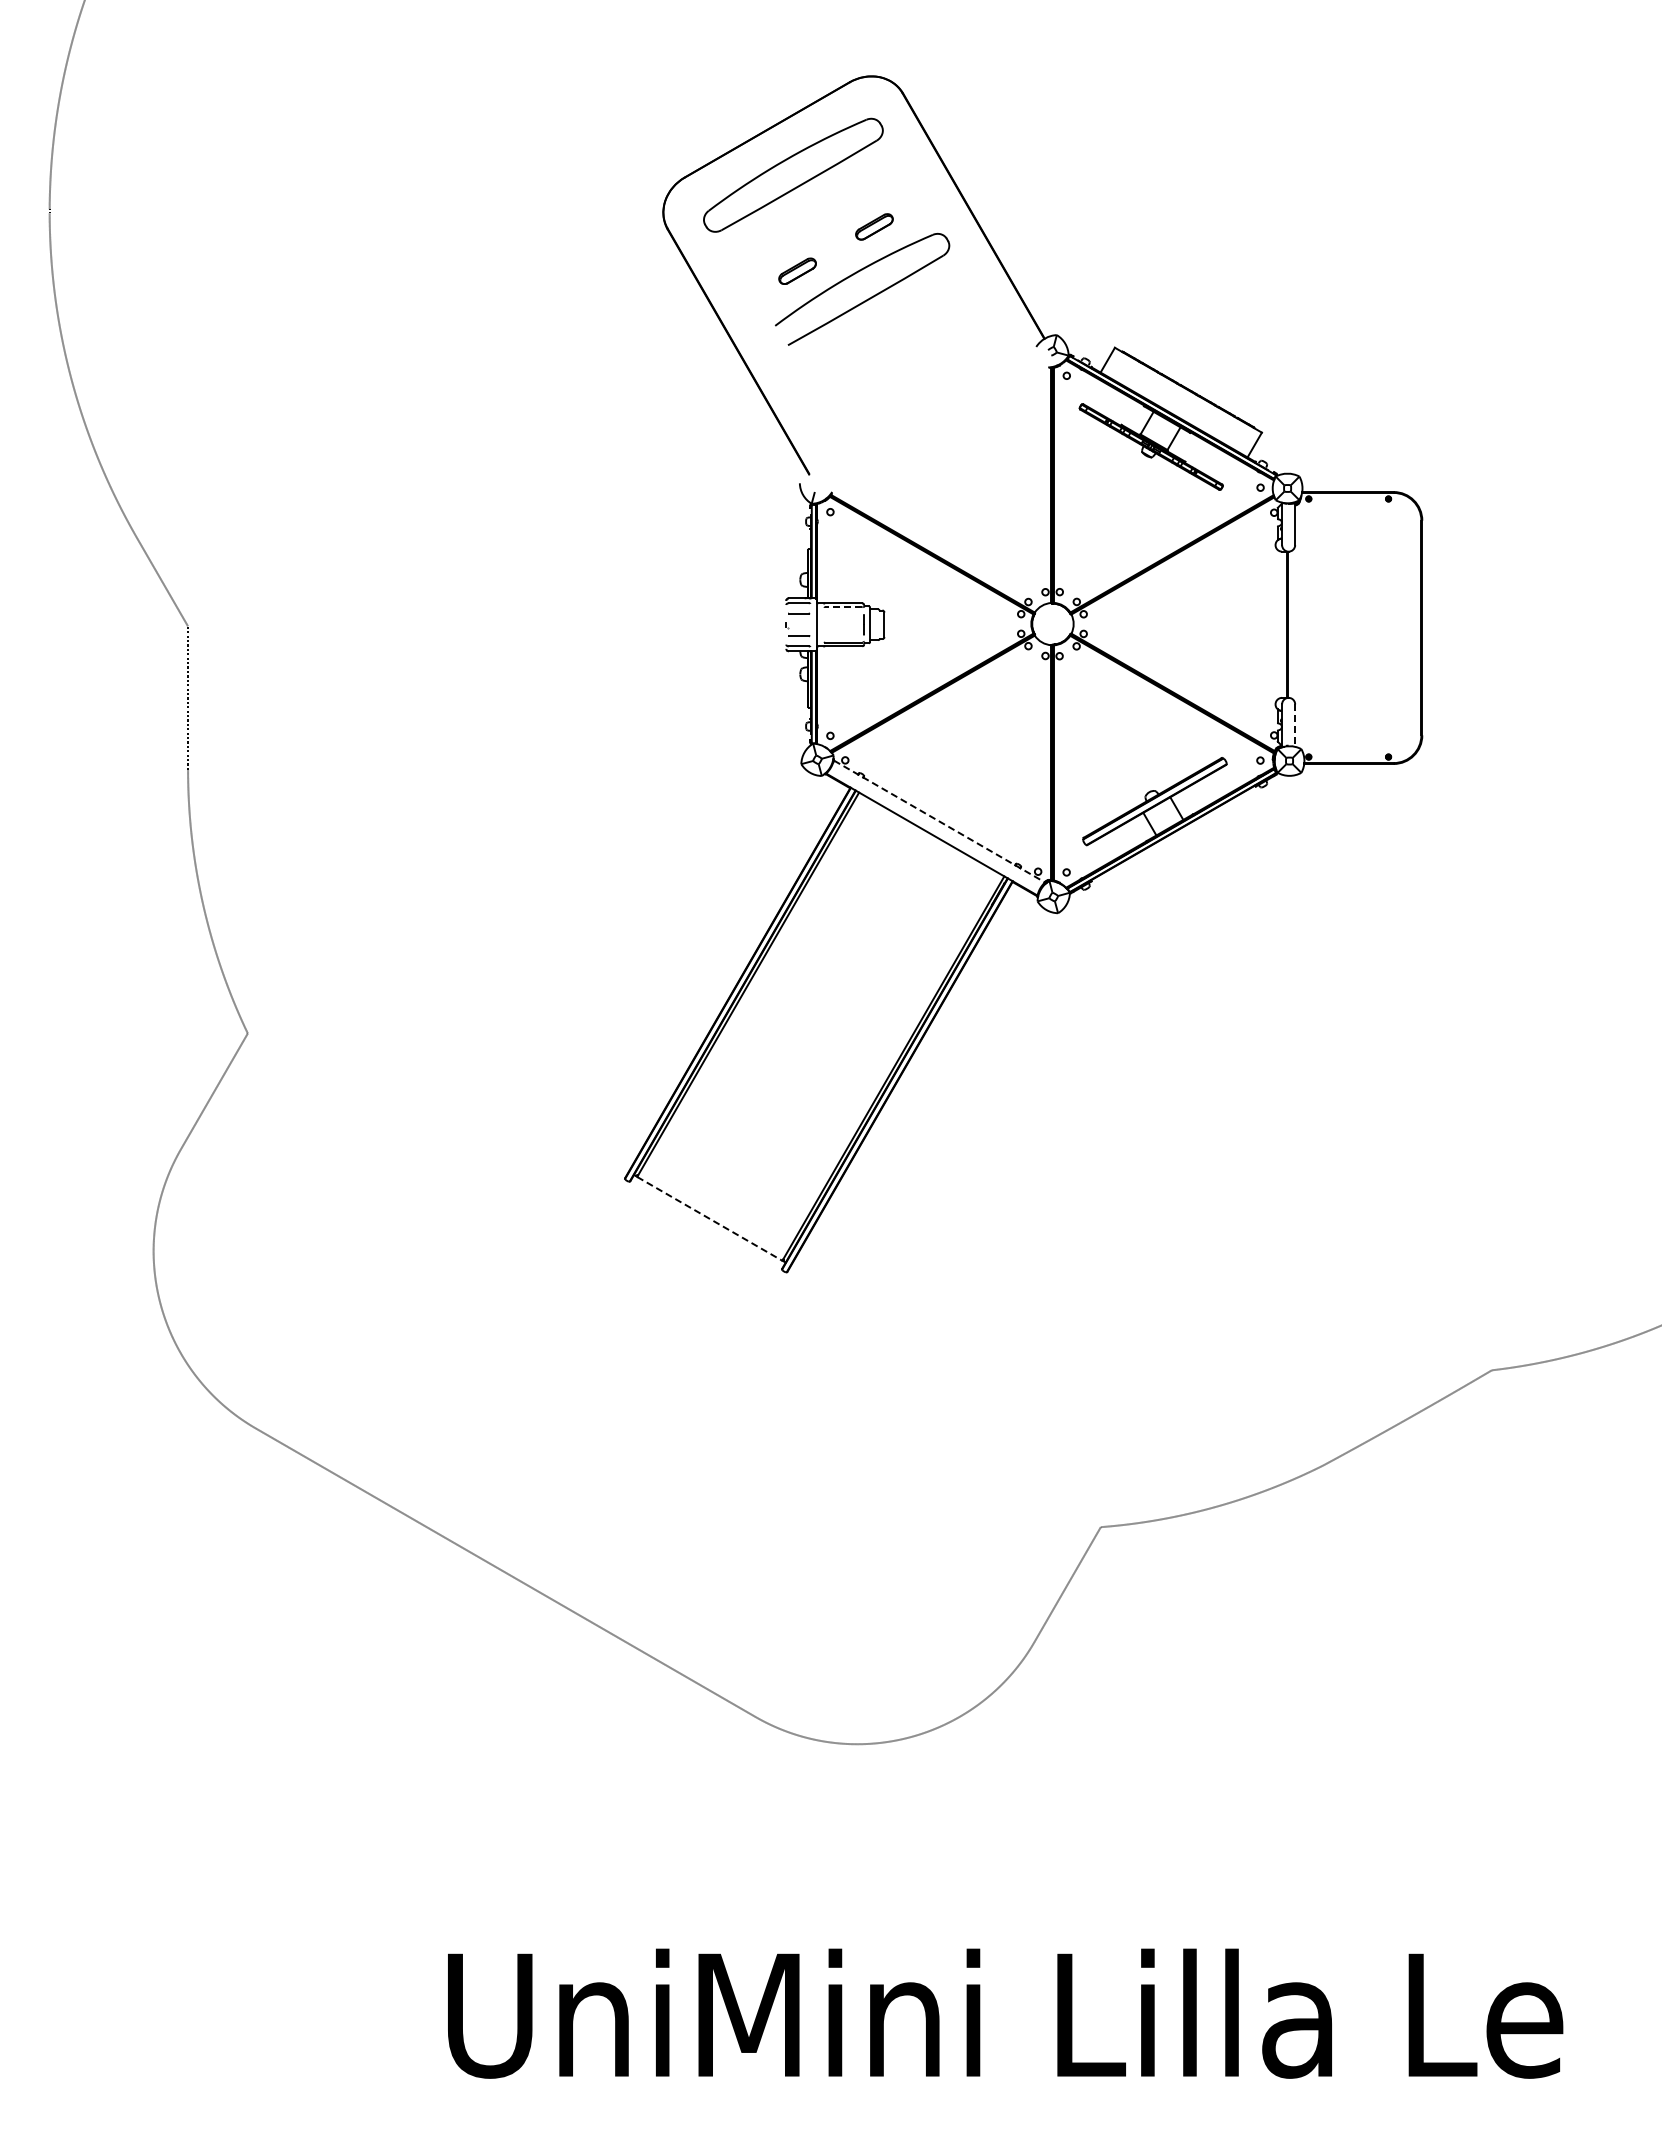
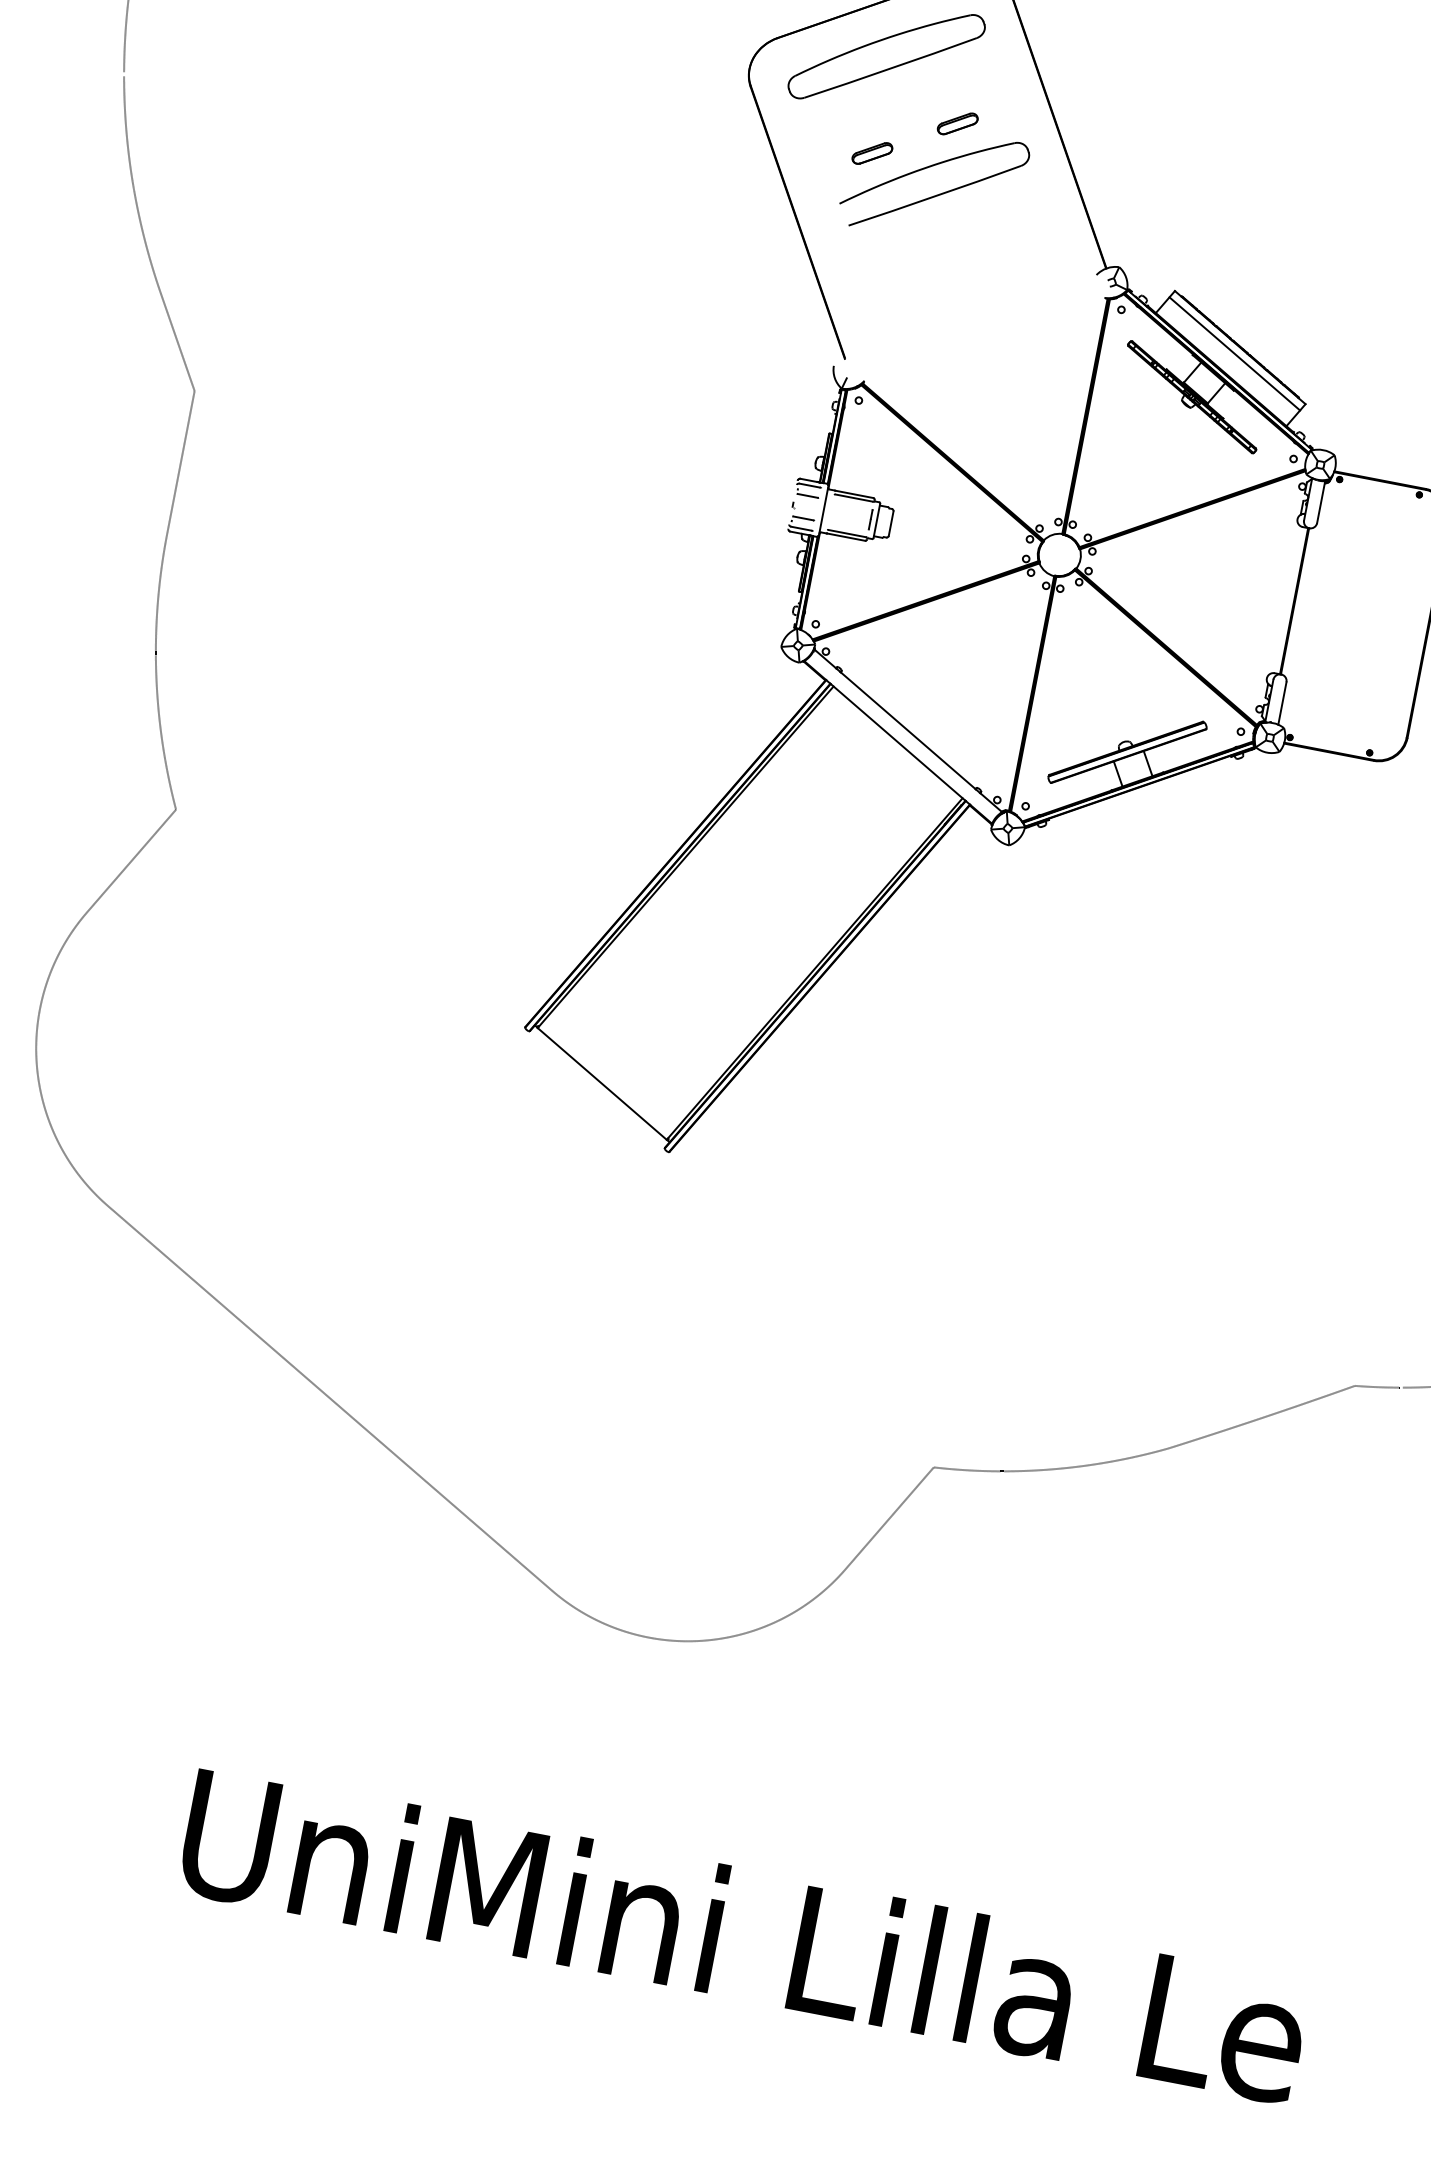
line: (1183, 396) -> (1234, 352), added
line: (843, 607) -> (853, 498), dashed -> solid
line: (1295, 726) -> (1282, 704), dashed -> solid
line: (939, 821) -> (908, 730), dashed -> solid
line: (709, 1218) -> (601, 1083), dashed -> solid

